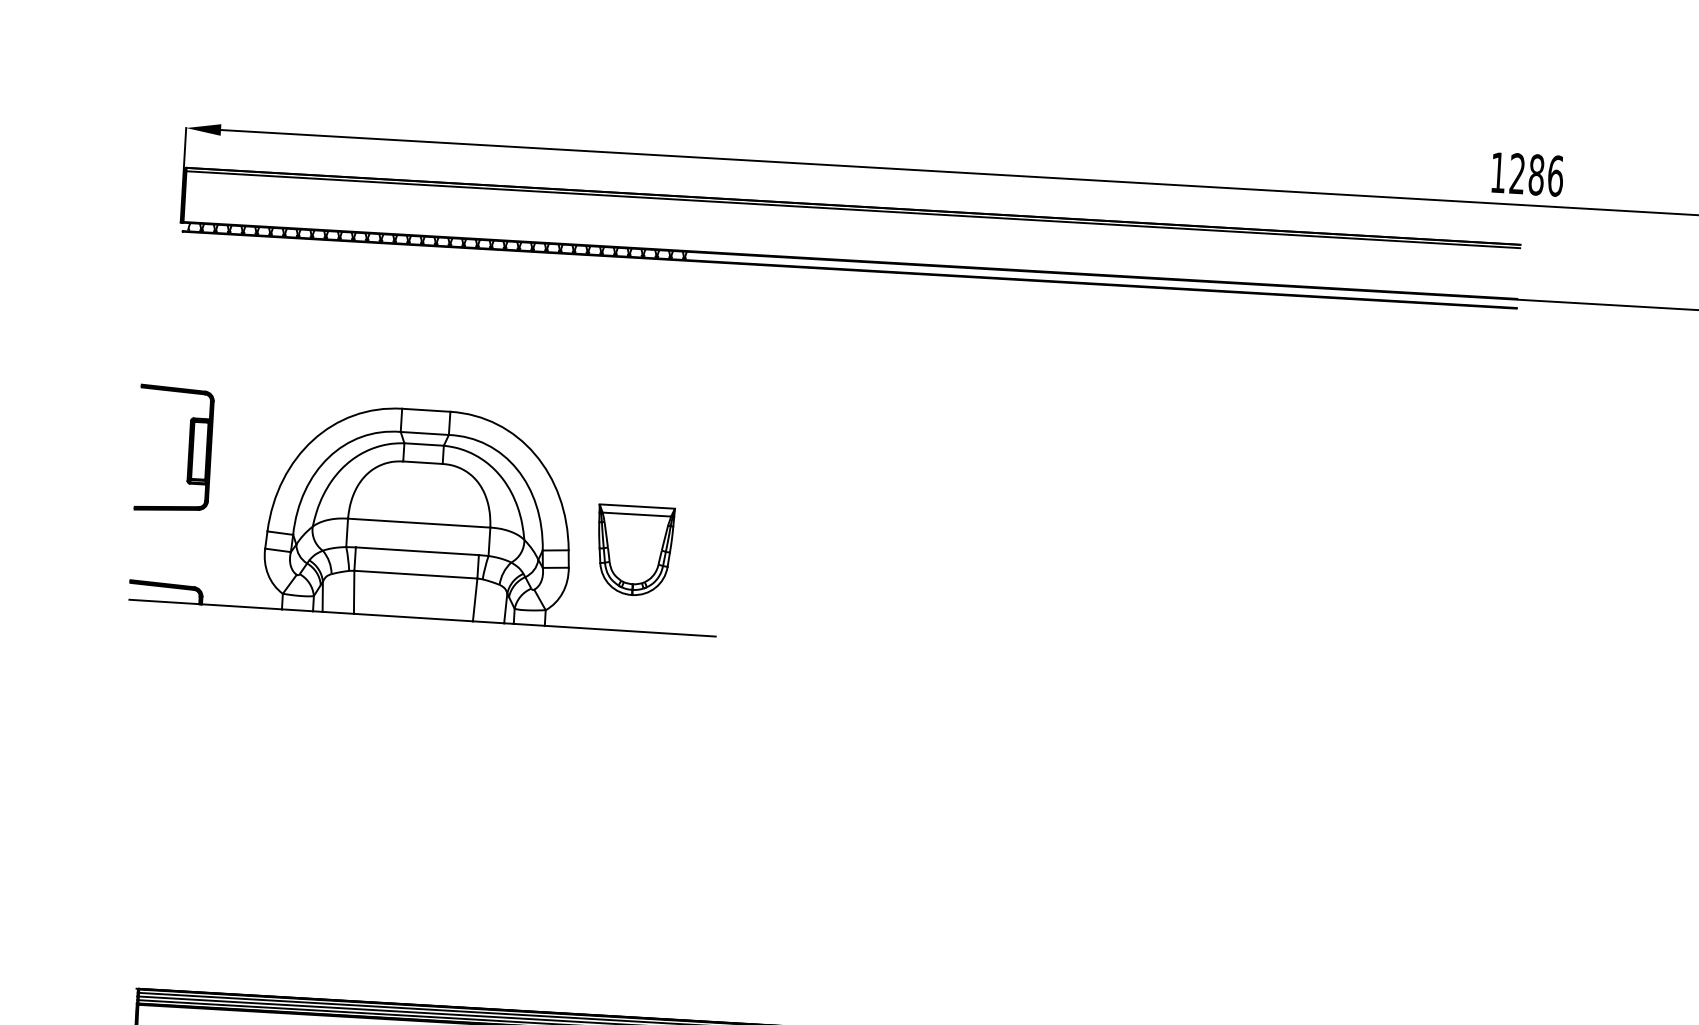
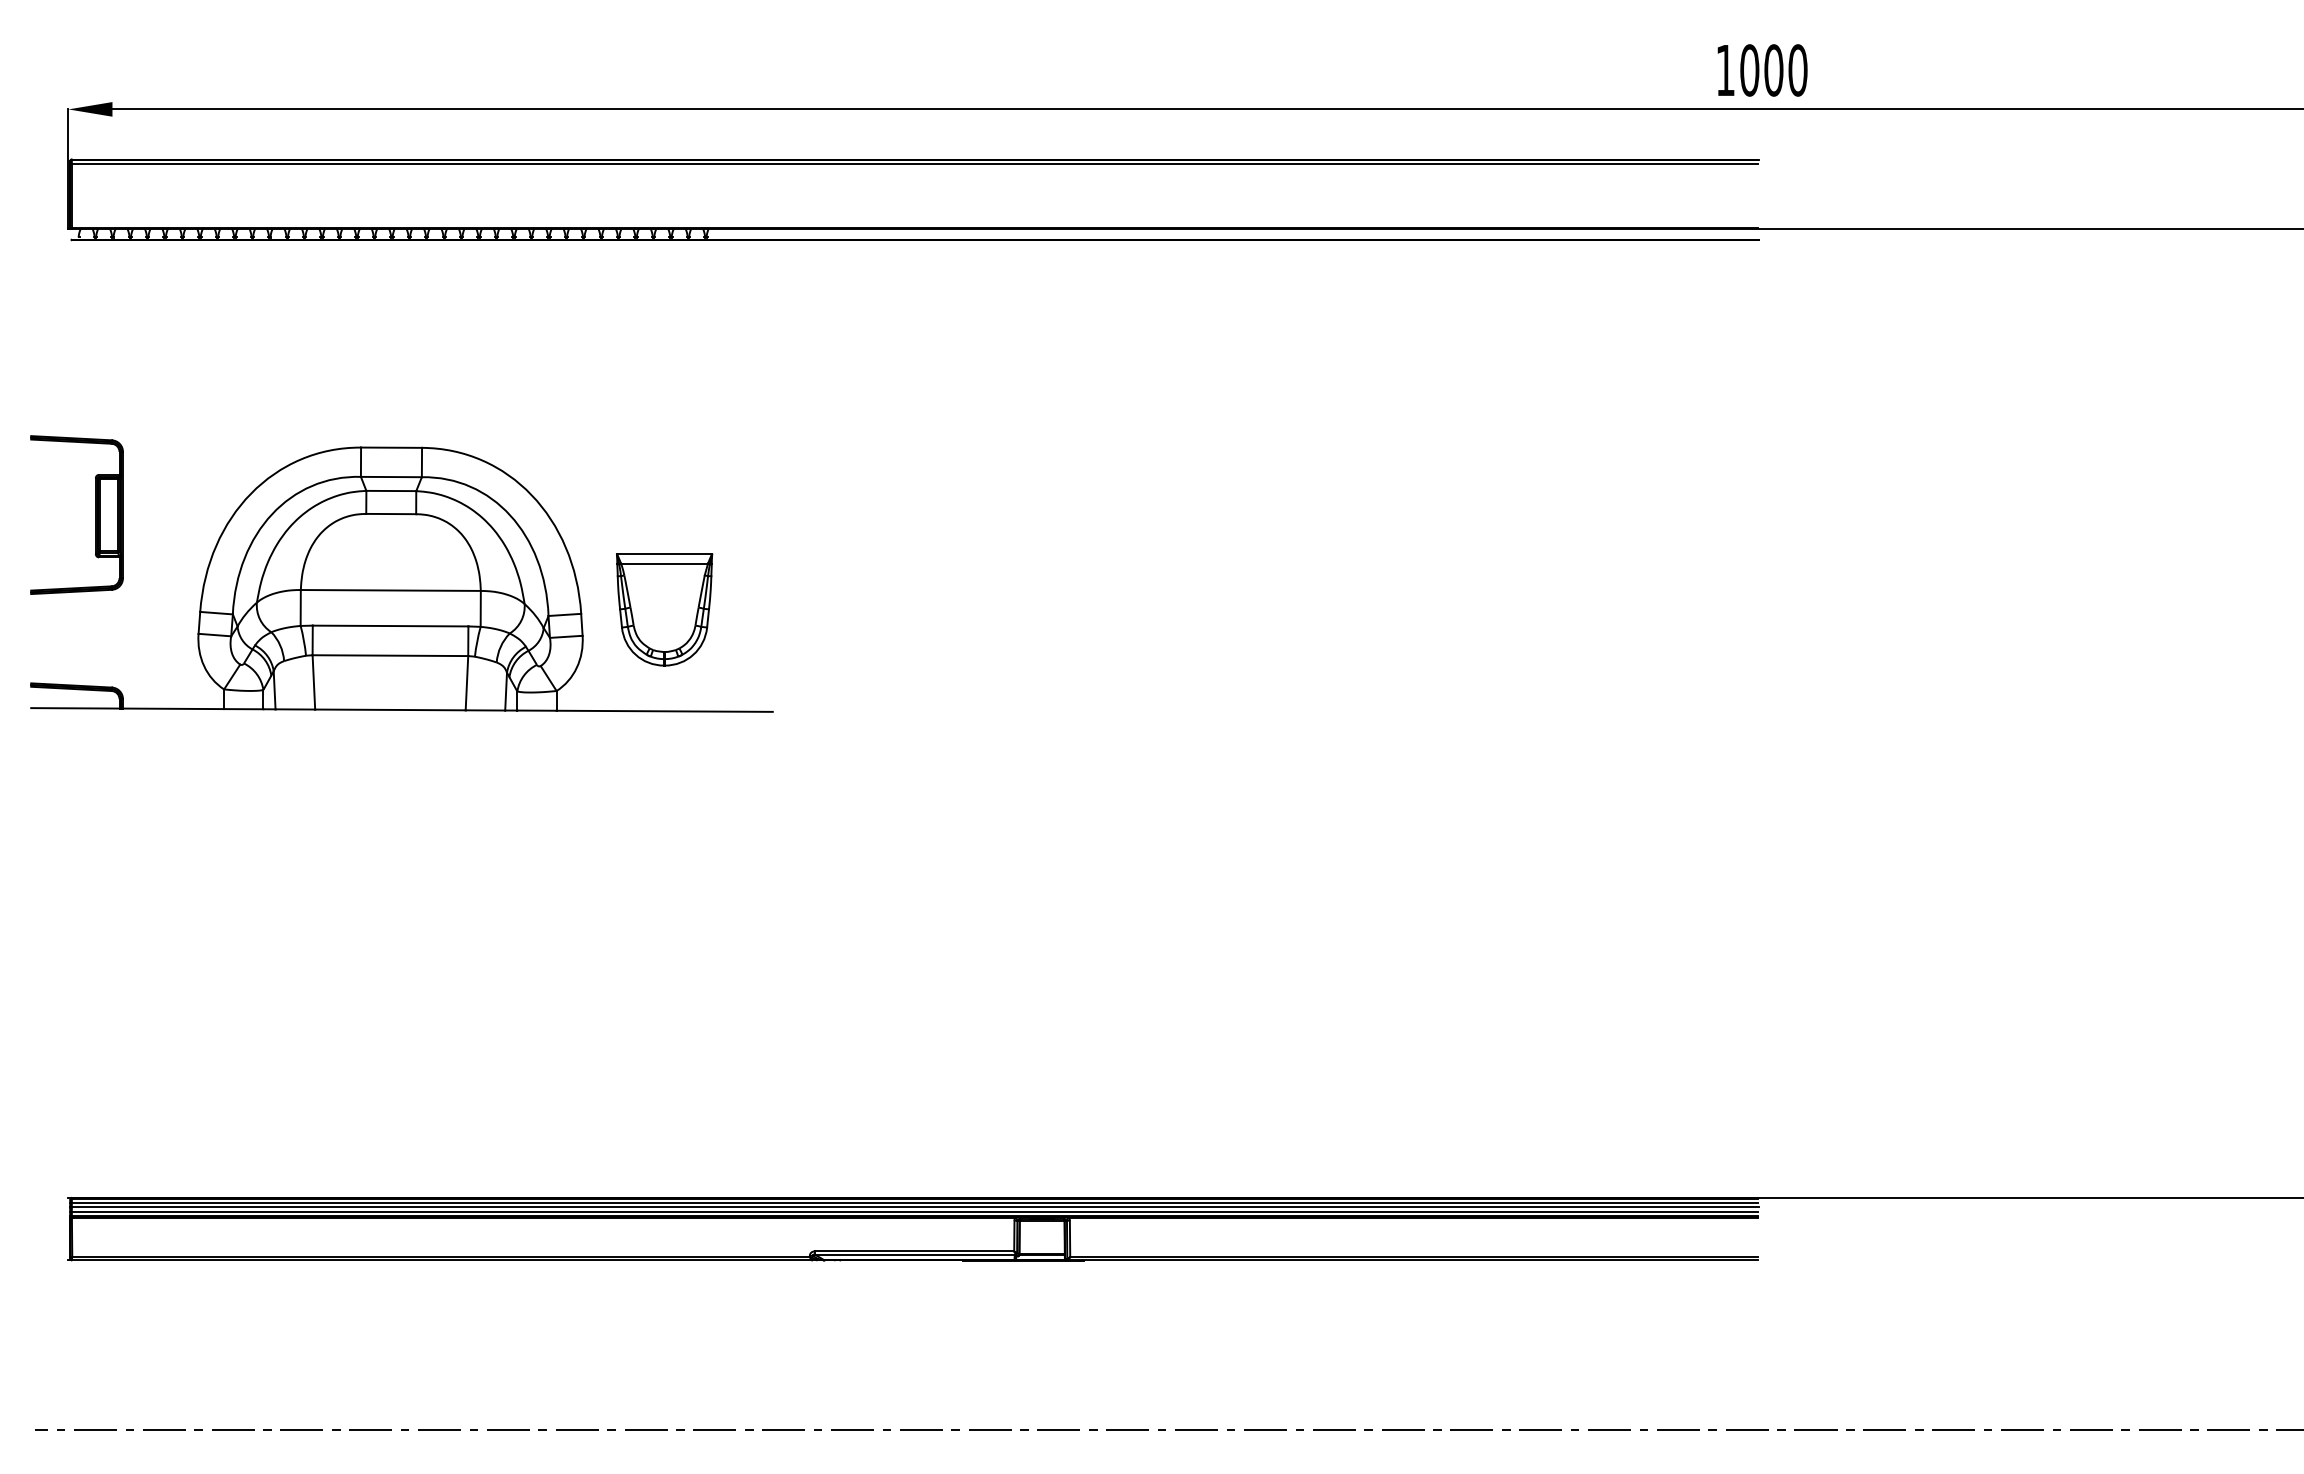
text: (1536, 174) -> (1773, 70), 1286 -> 1000

